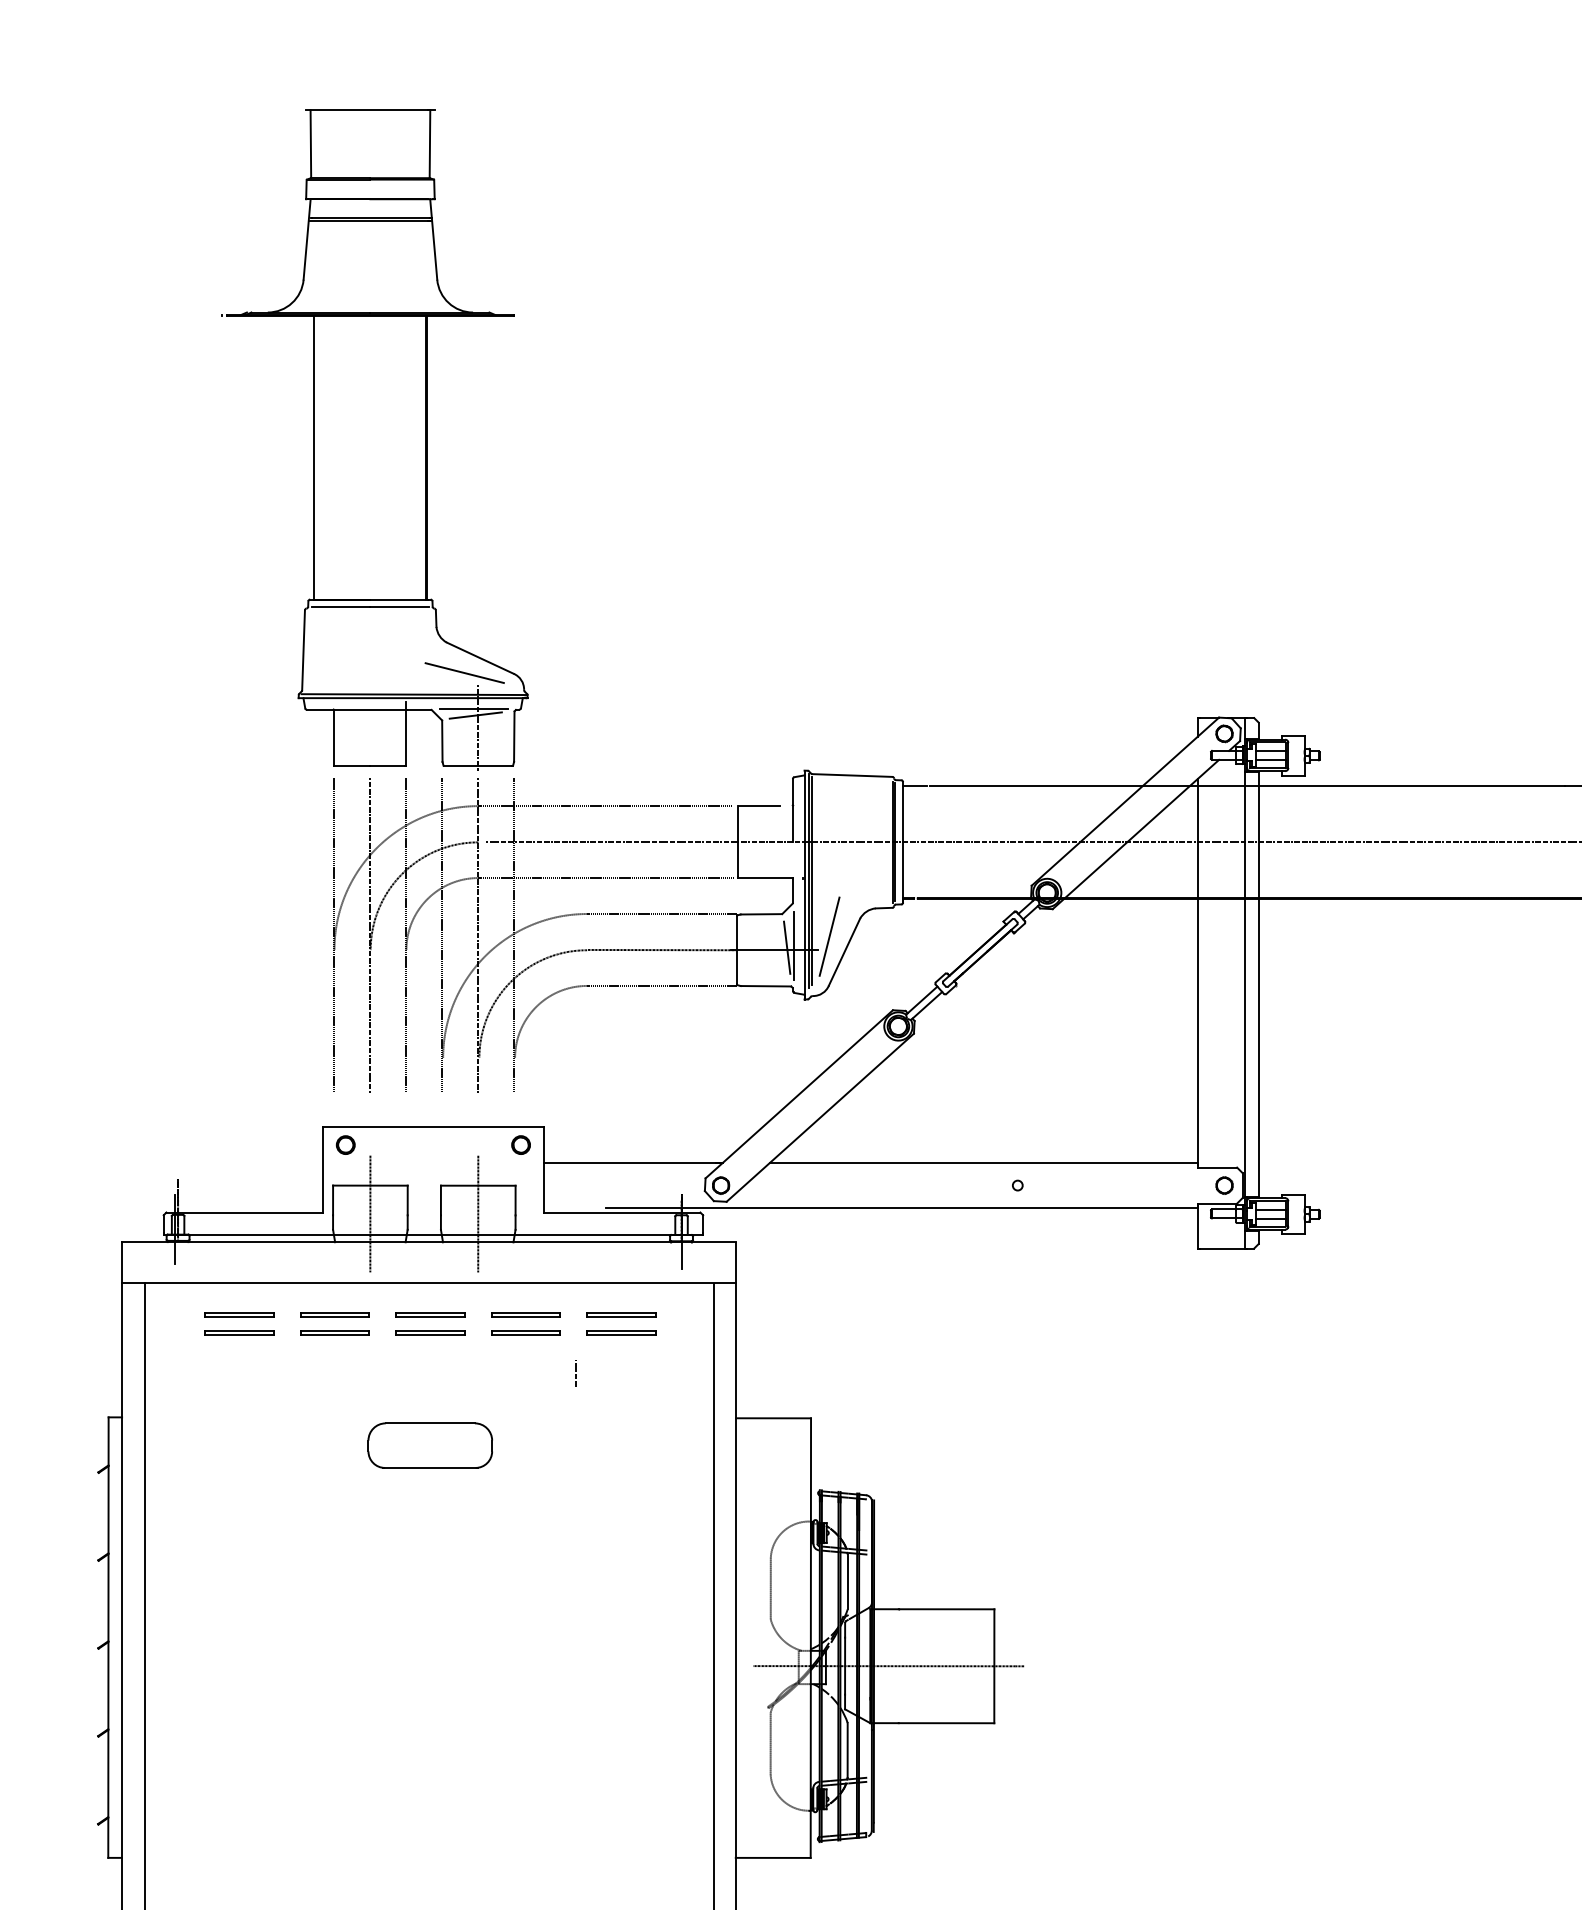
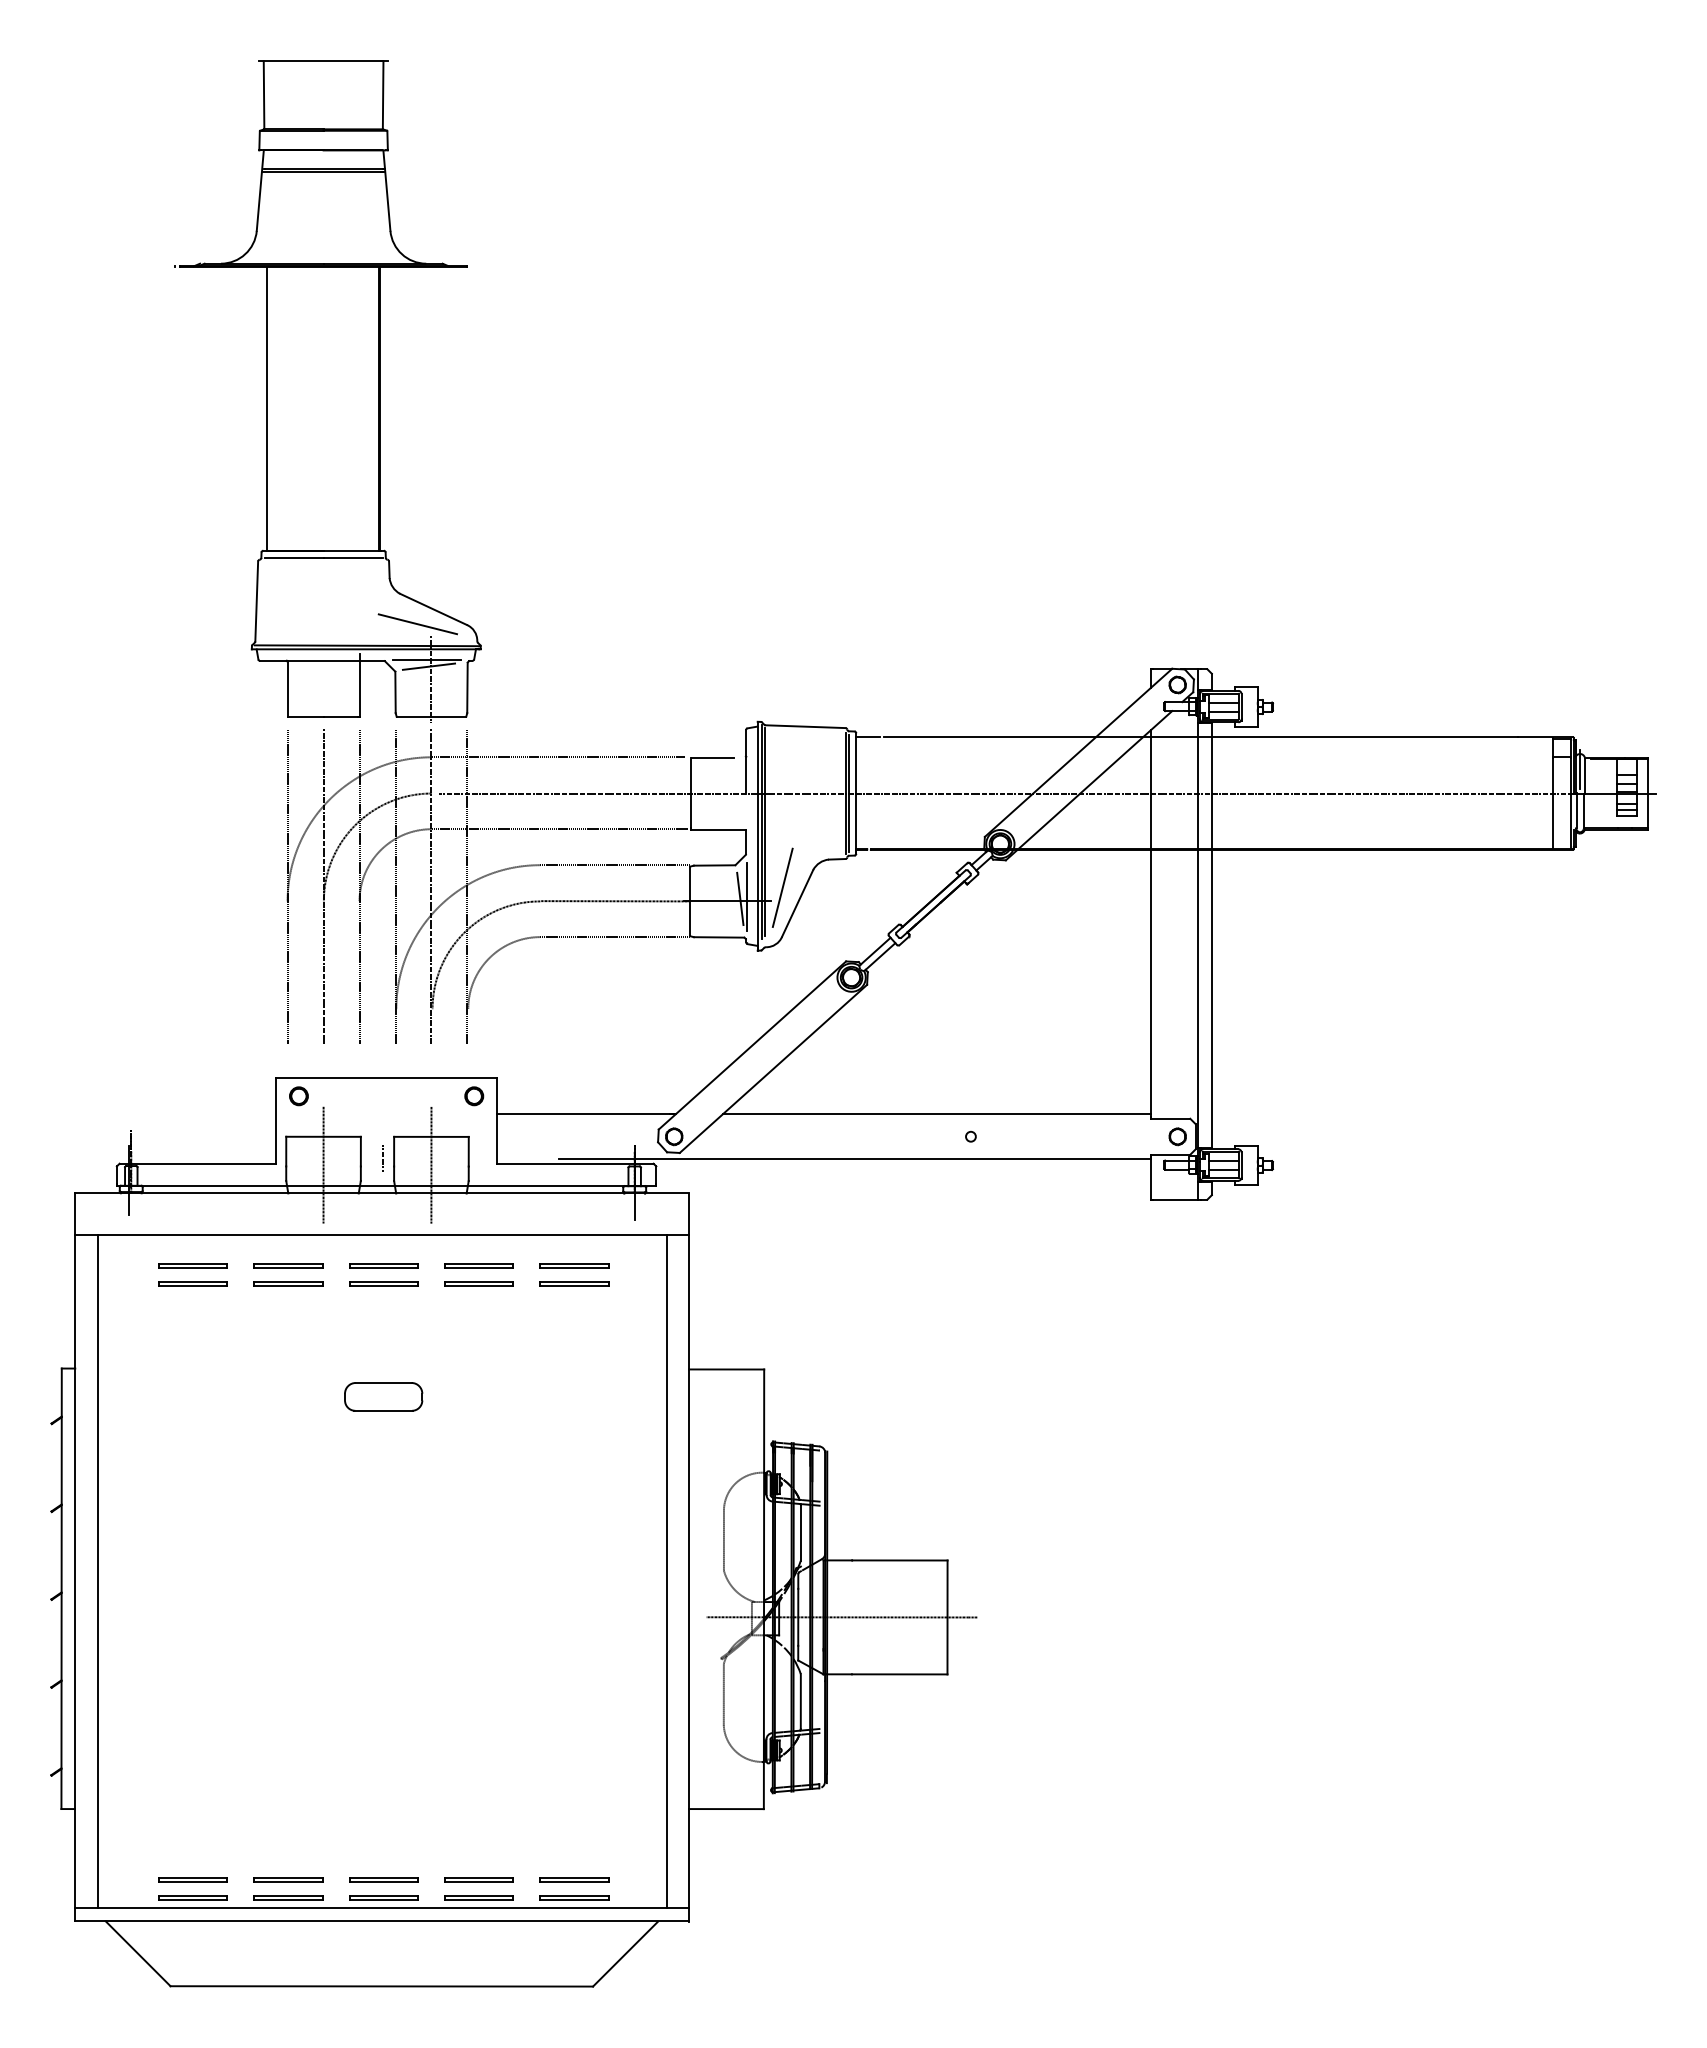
line: (575, 1374) -> (382, 1159), moved
part: (430, 1445) -> (383, 1396), size x0.62

